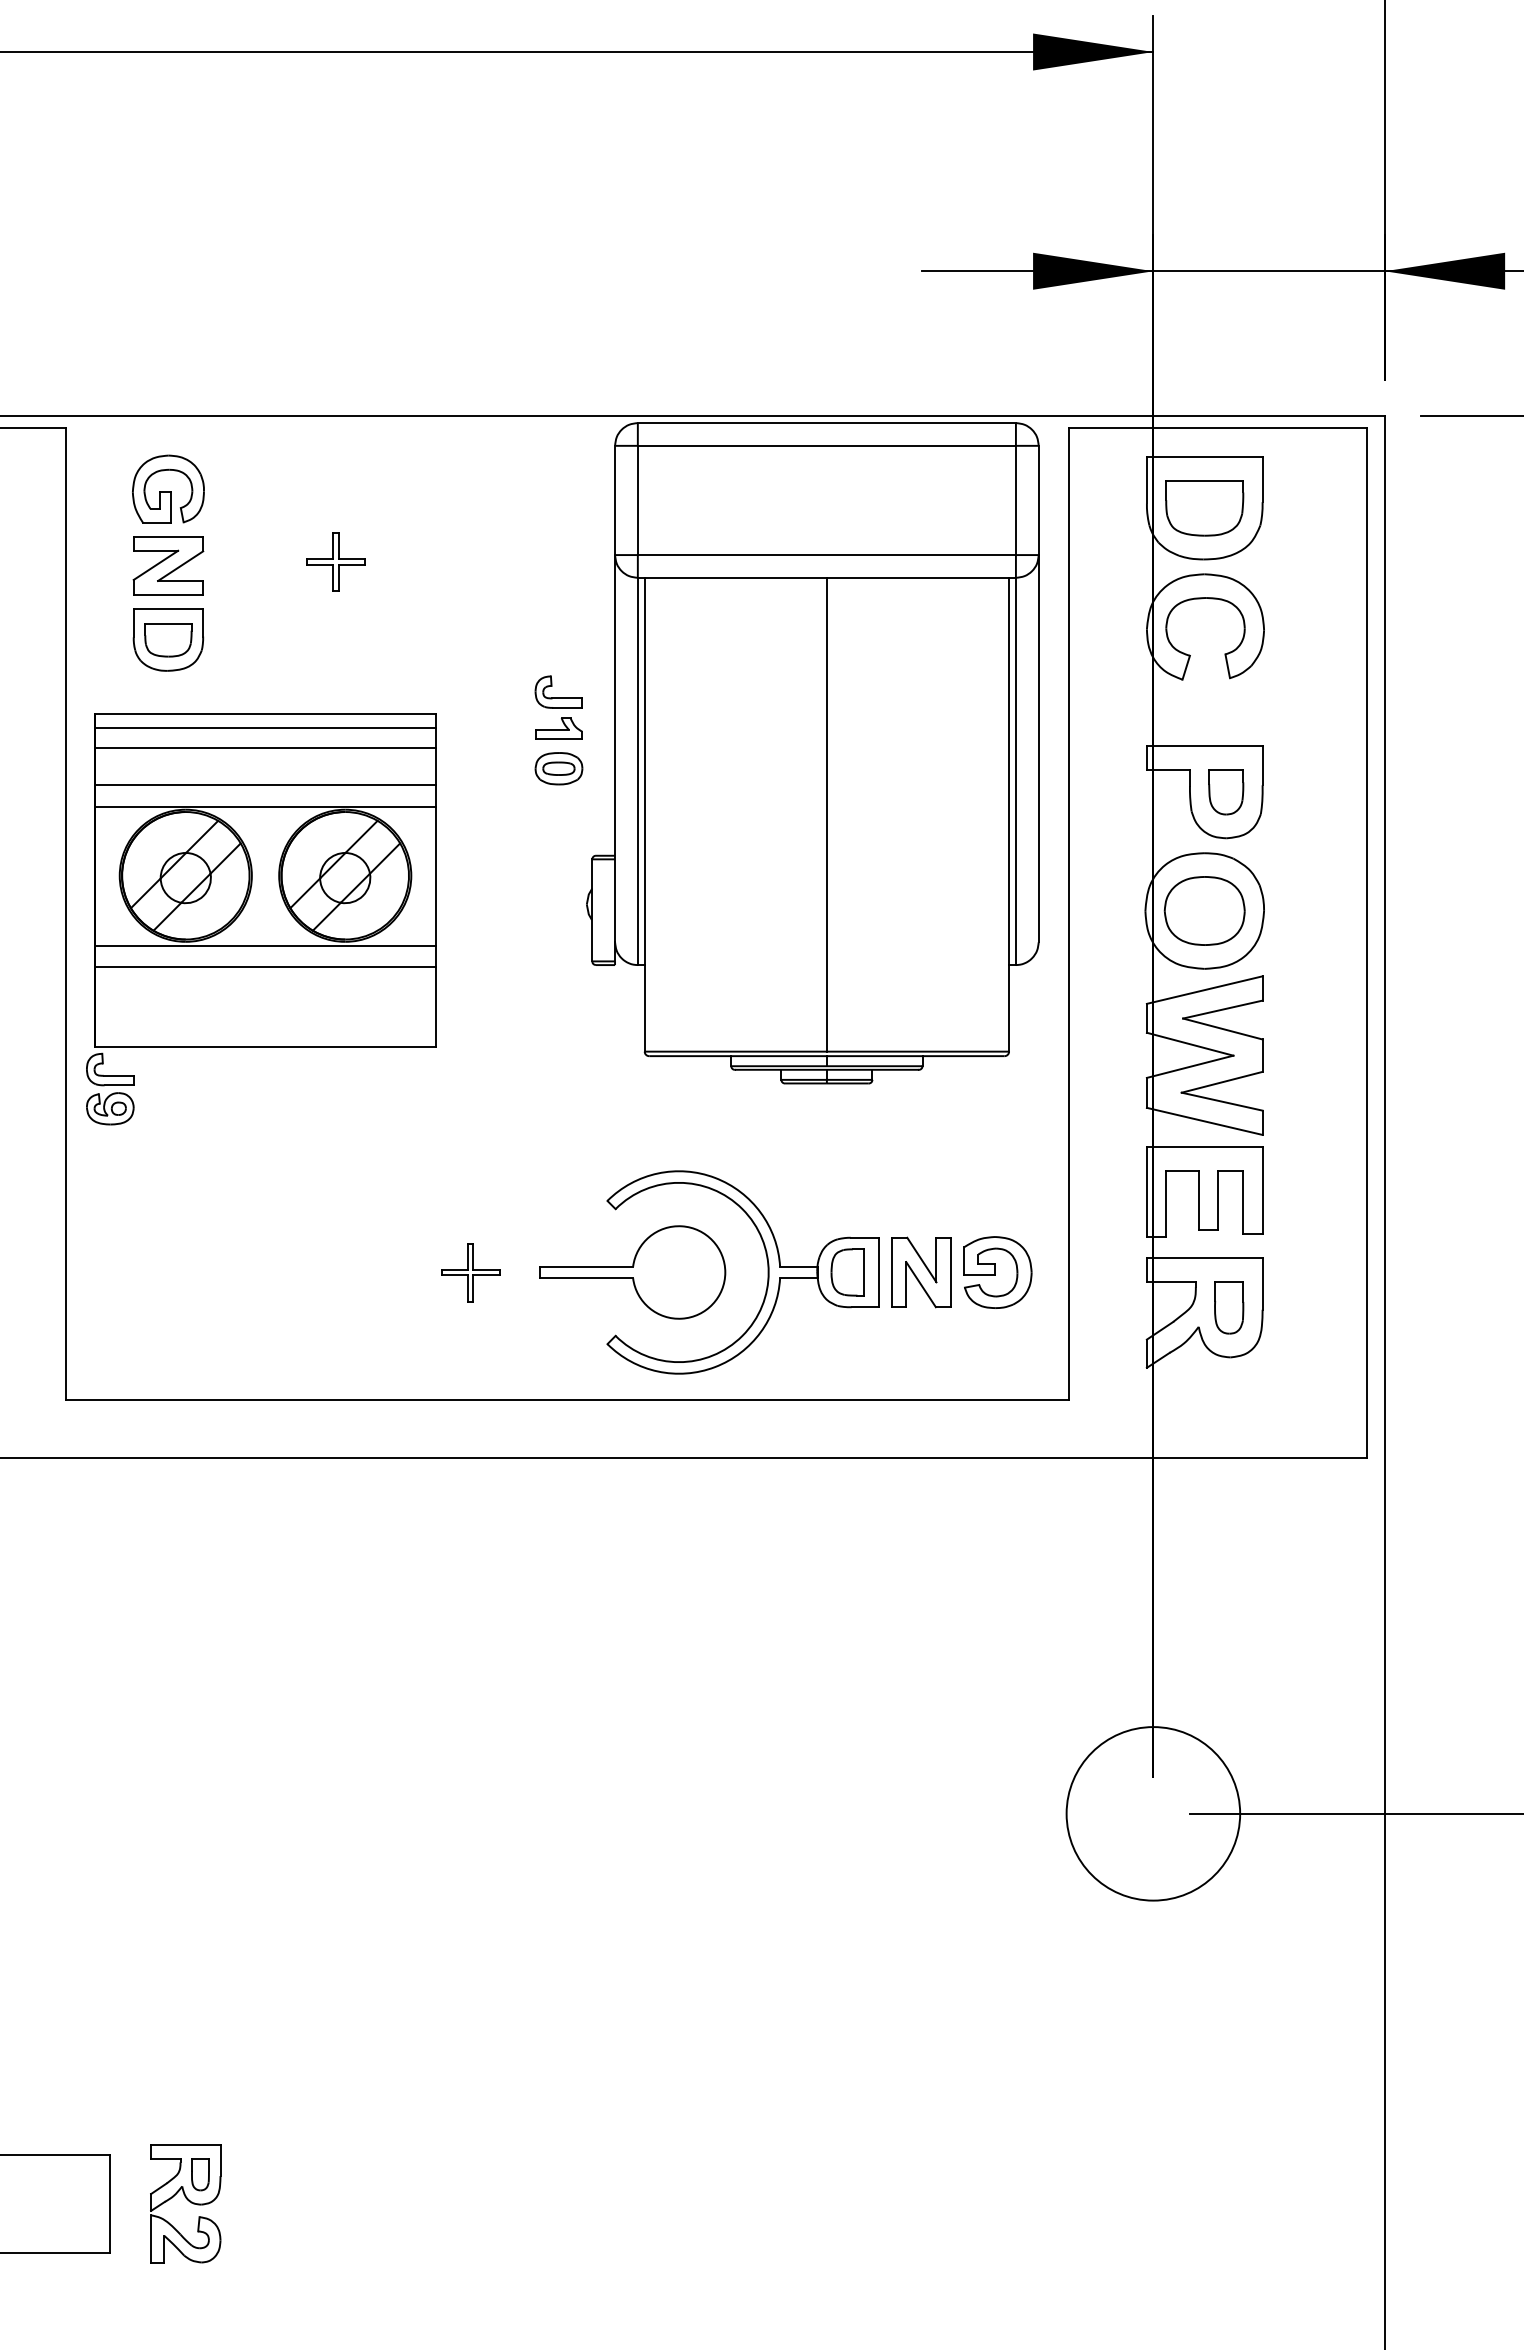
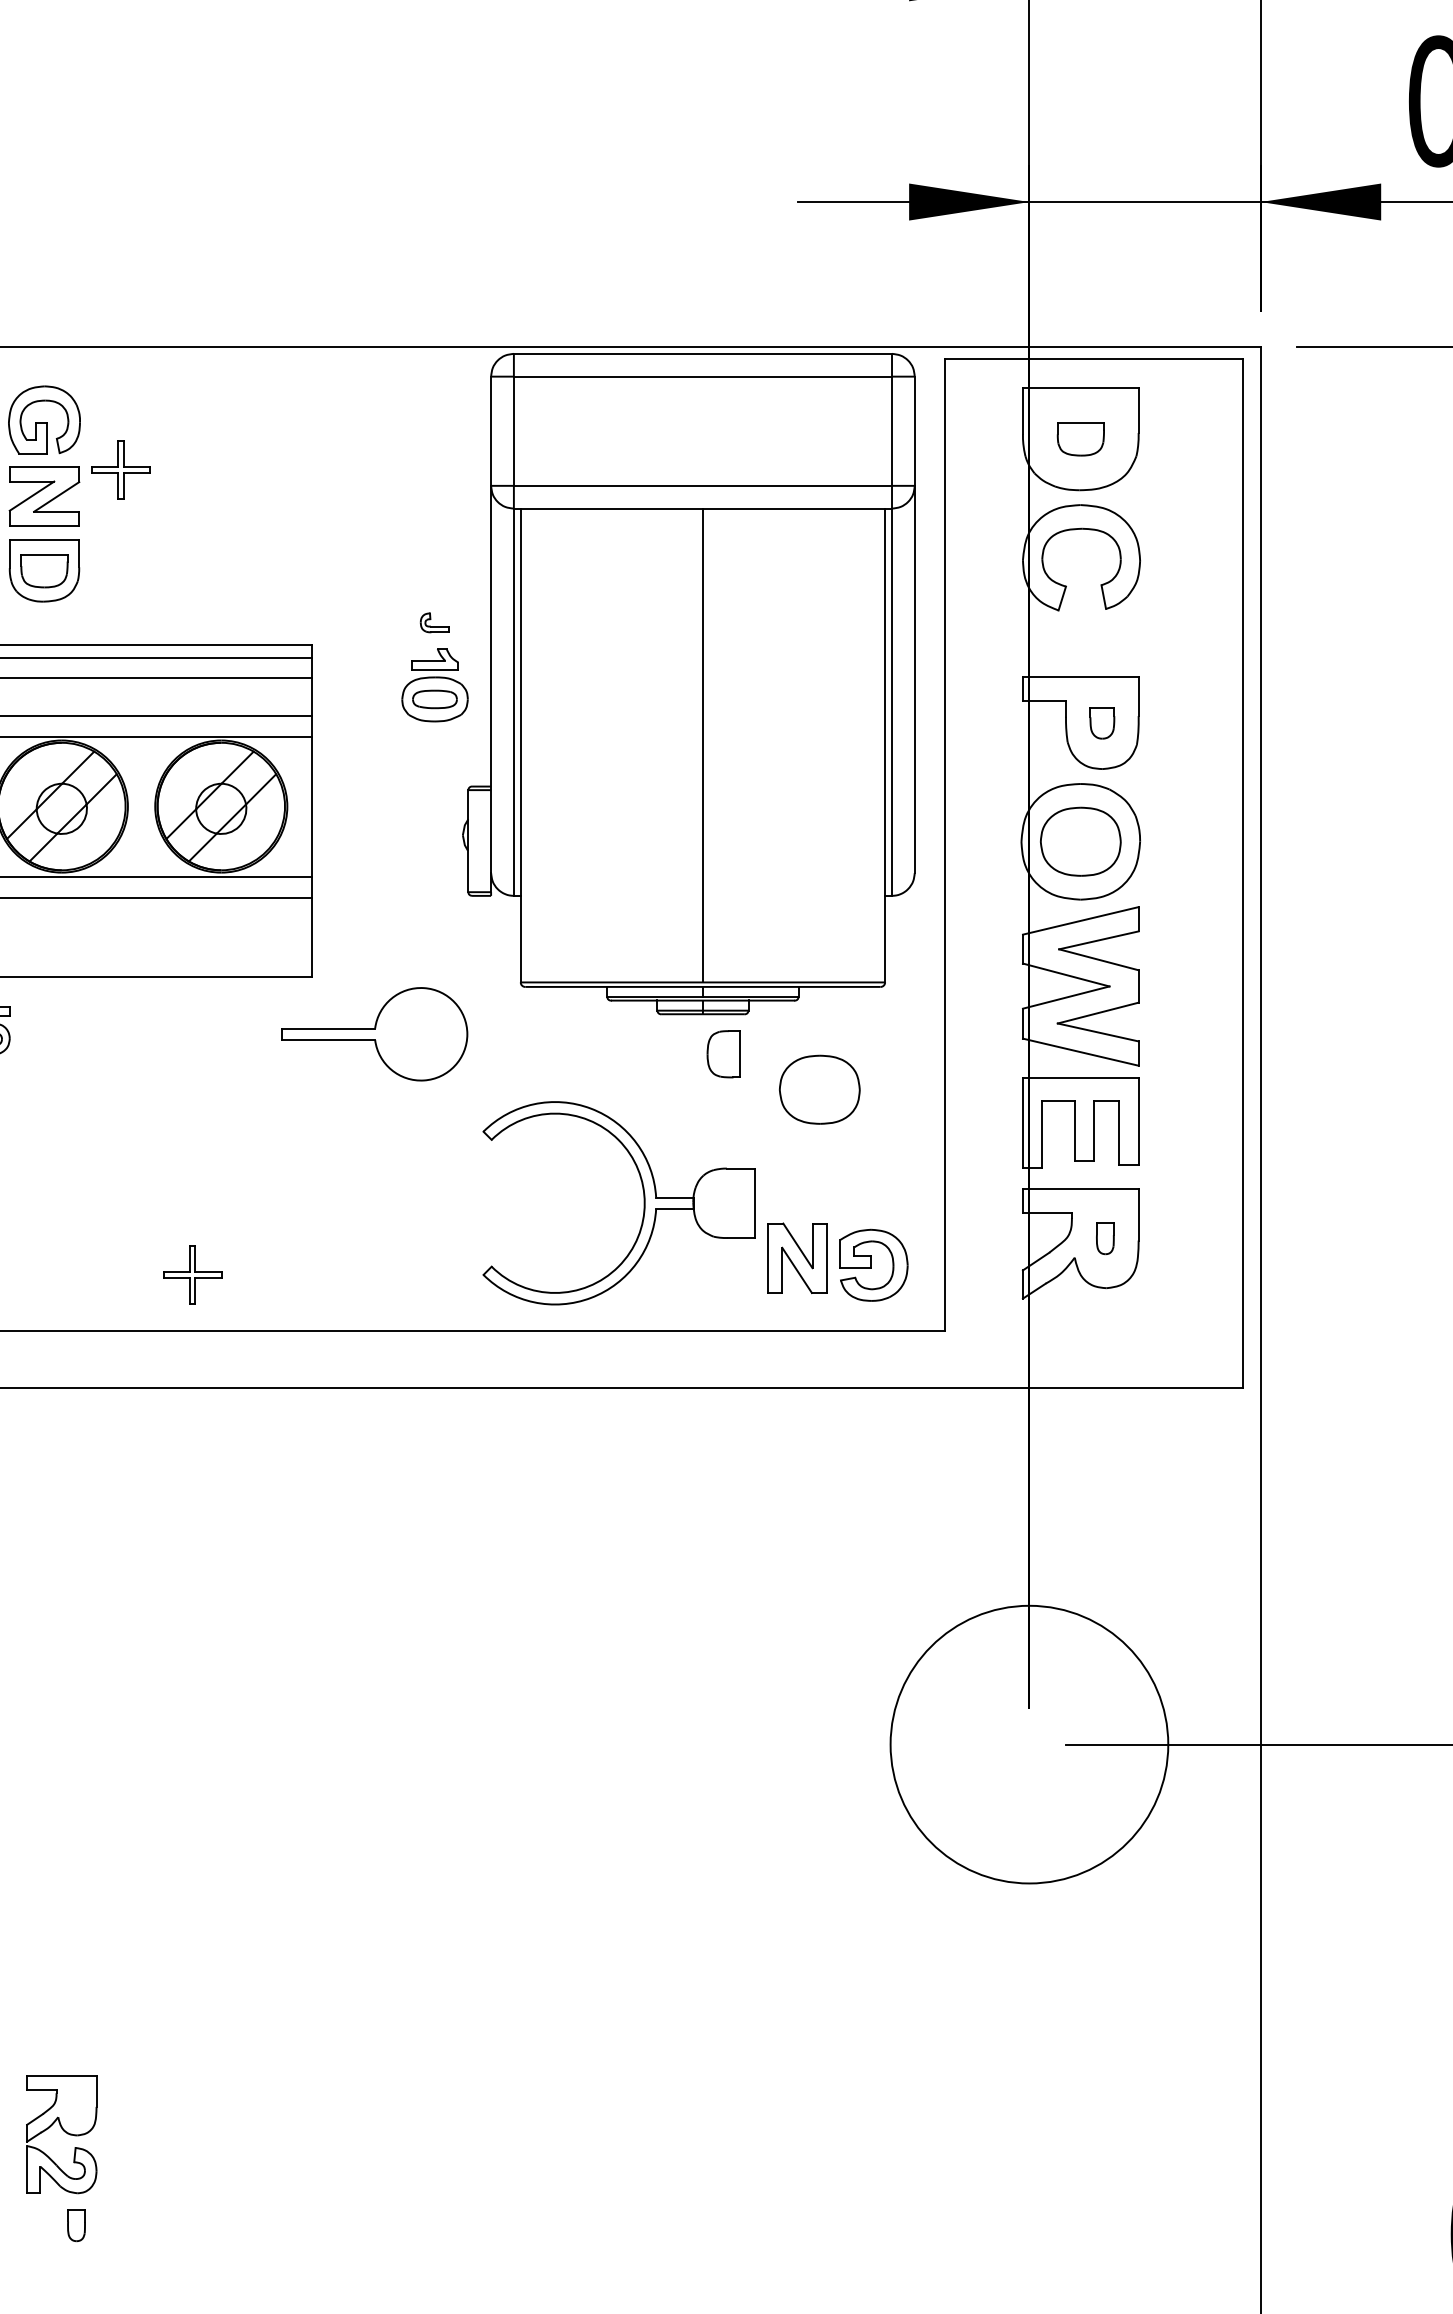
part: (1204, 508) -> (1080, 439), size x0.6
part: (335, 561) -> (120, 469), moved
part: (558, 691) -> (434, 622), size x0.6
part: (558, 768) -> (434, 699), size x1.4
part: (1226, 792) -> (1102, 723), size x0.7
part: (943, 1158) -> (819, 1089), added
part: (470, 1272) -> (192, 1275), moved
part: (632, 1272) -> (374, 1034), moved
part: (847, 1272) -> (723, 1054), moved
part: (921, 1272) -> (797, 1258), moved
part: (997, 1272) -> (873, 1265), moved
part: (1229, 1307) -> (1105, 1238), size x0.6
circle: (1153, 1813) -> (1029, 1744), size x1.6
part: (200, 2174) -> (76, 2225), moved

